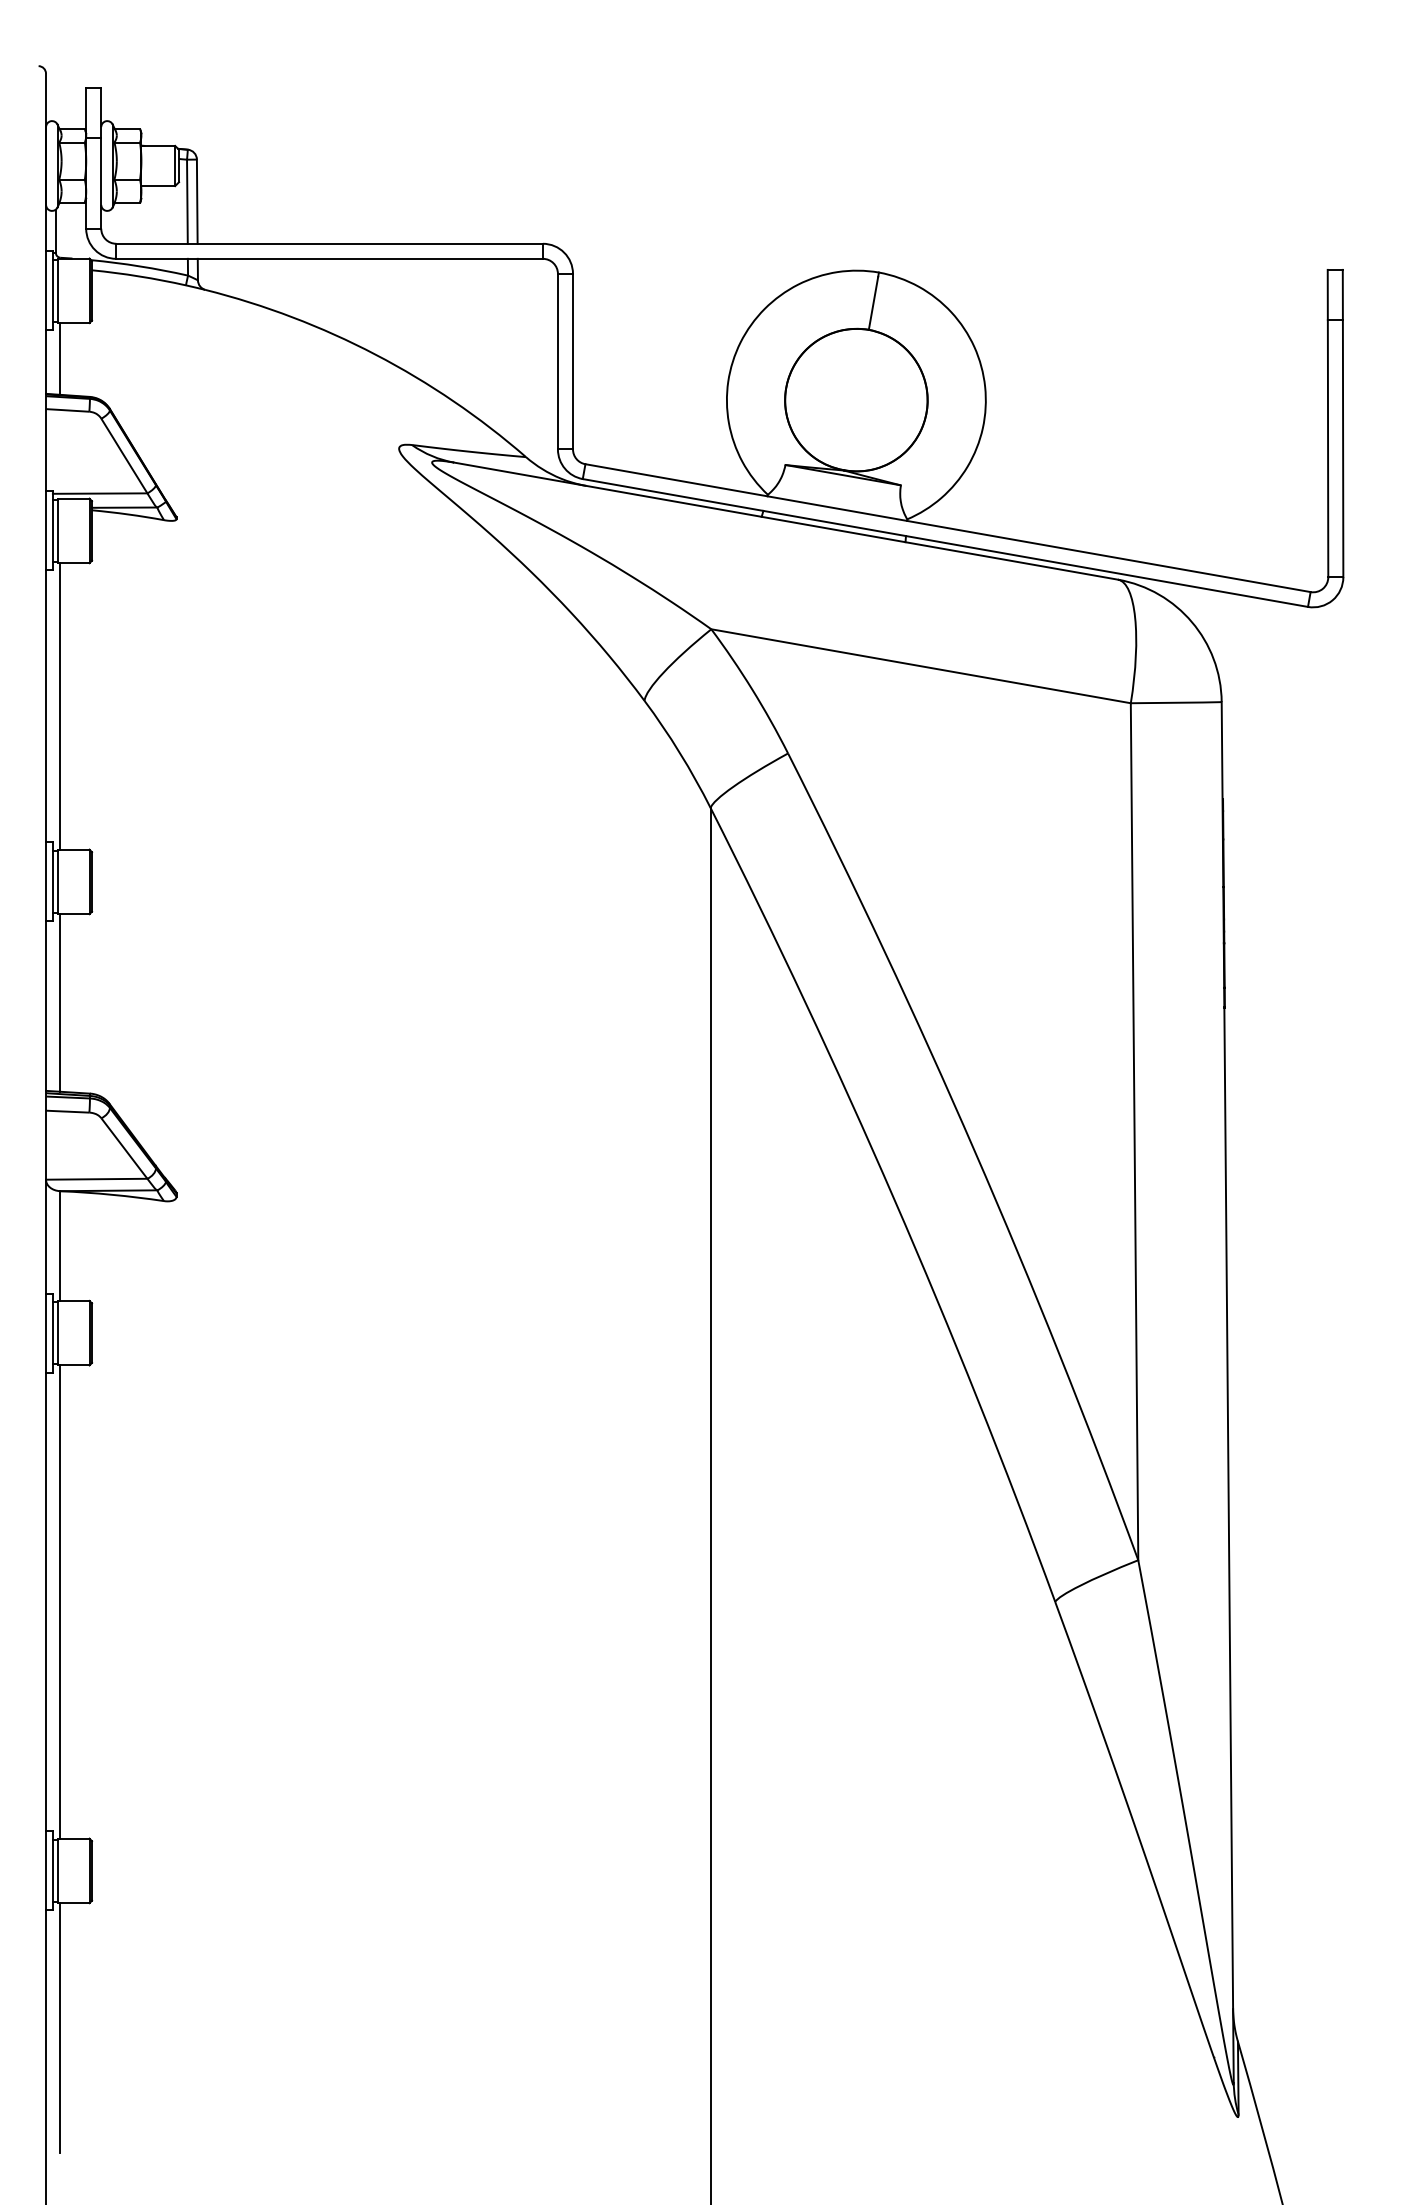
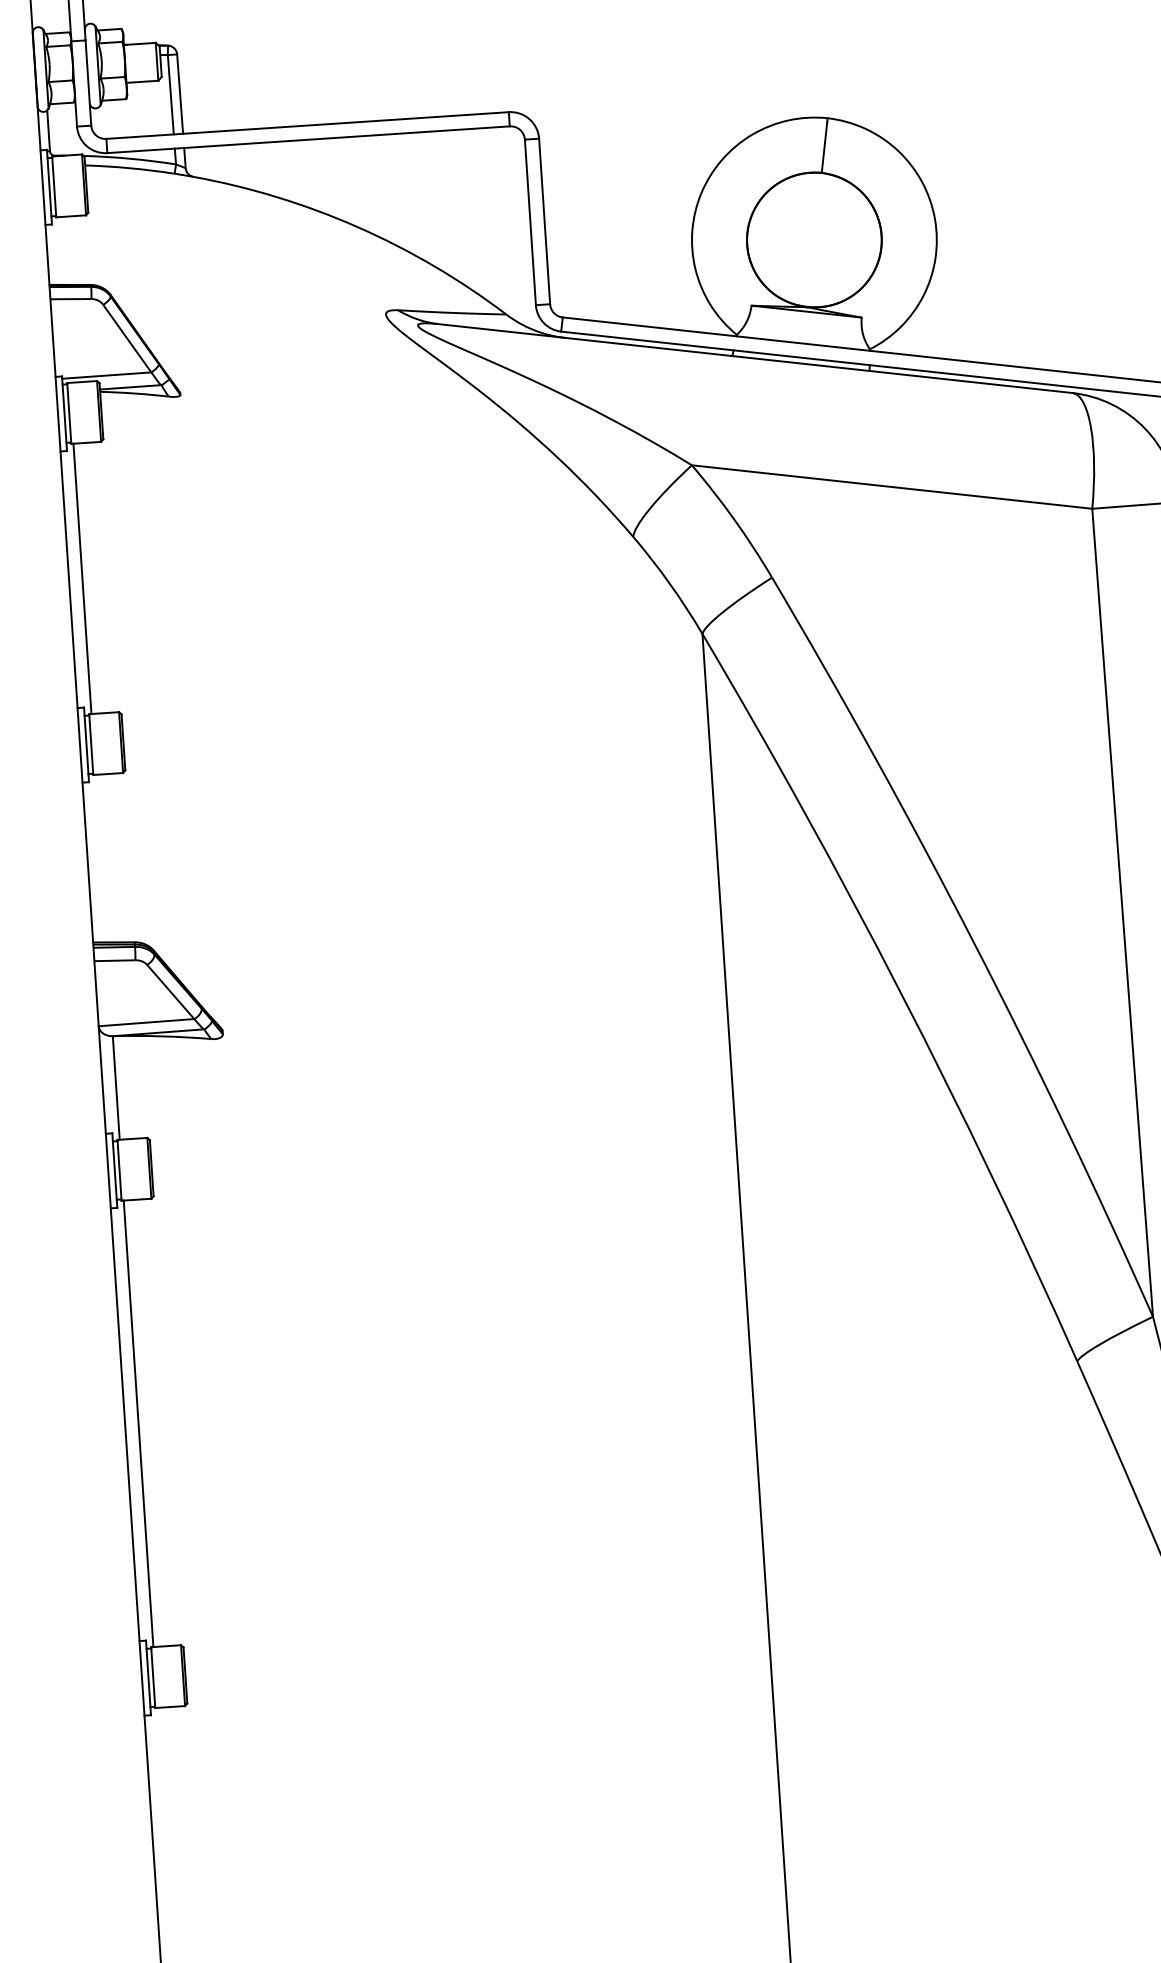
line: (60, 358) -> (60, 250), removed
line: (60, 1002) -> (101, 858), removed
line: (60, 2027) -> (165, 1825), removed

